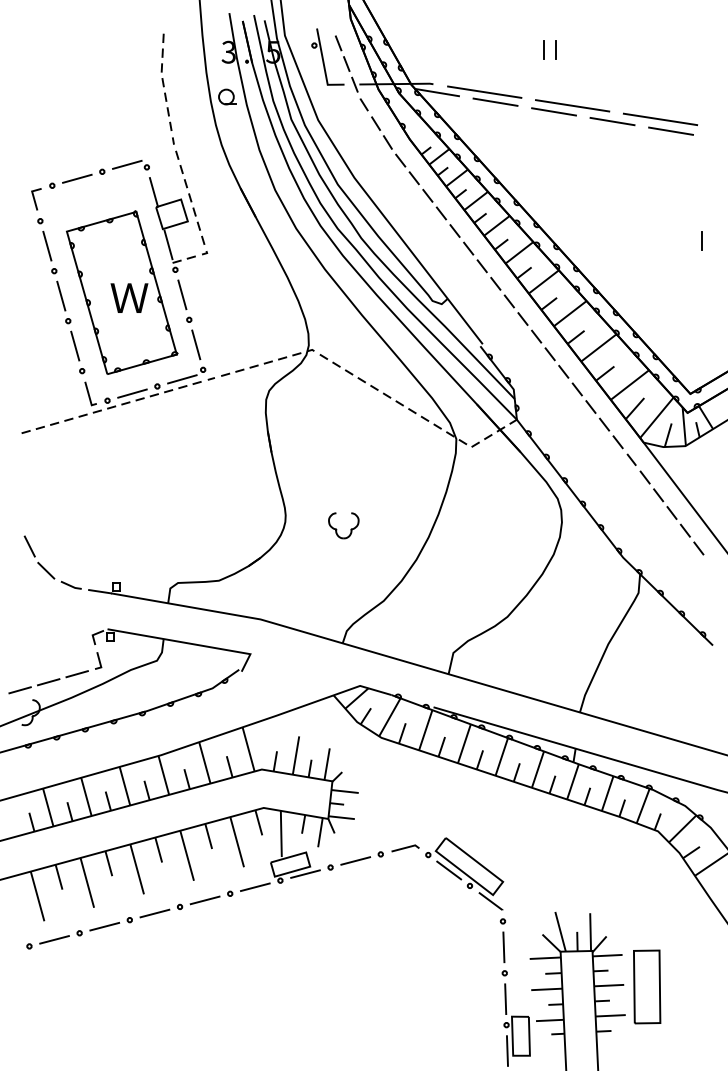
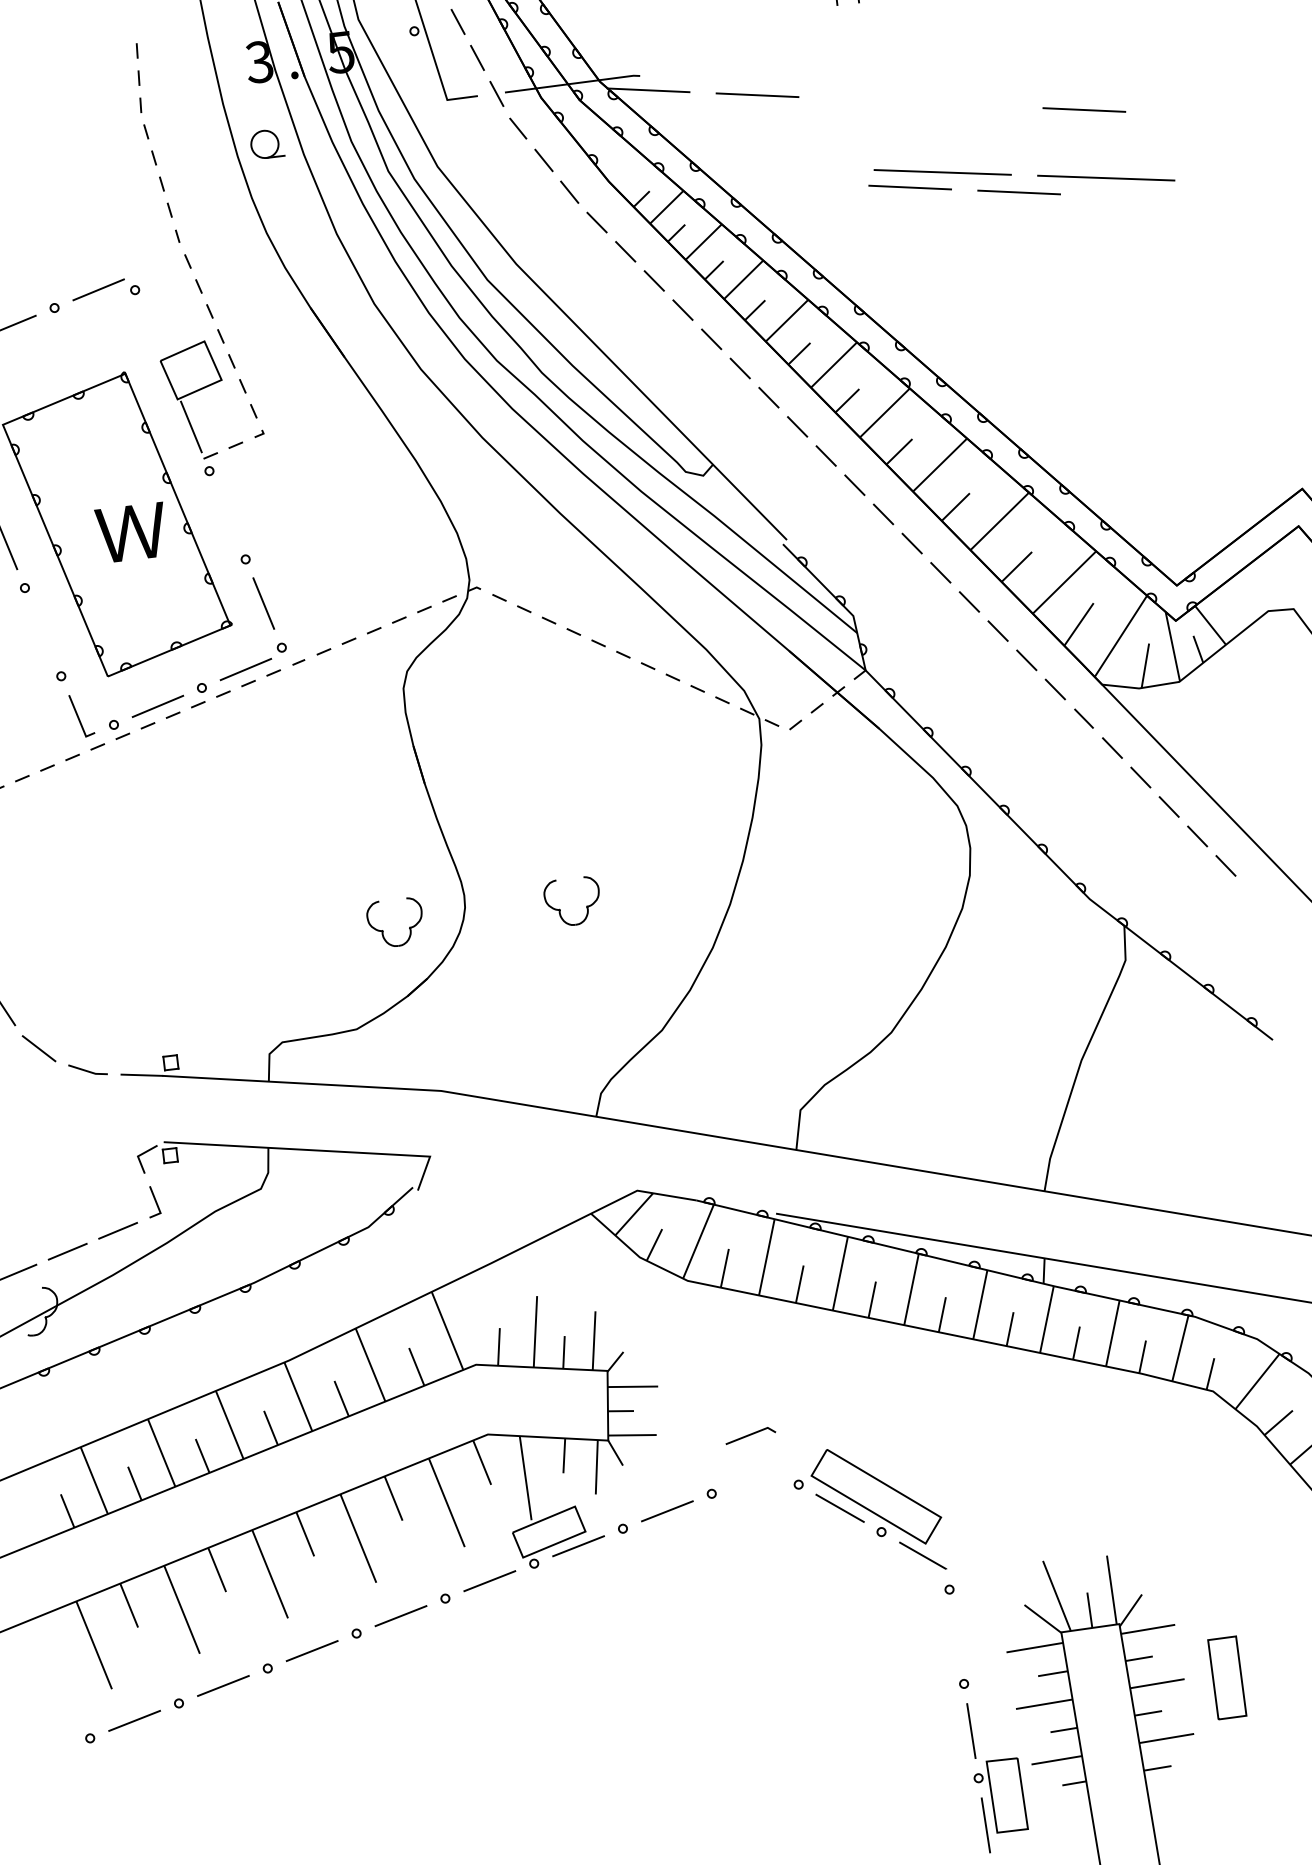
line: (484, 91) -> (735, 78), removed
part: (614, 112) -> (1020, 175), moved
line: (153, 192) -> (152, 334), removed
line: (701, 240) -> (1163, 302), removed
line: (182, 294) -> (227, 514), removed
line: (75, 345) -> (43, 630), removed
part: (240, 529) -> (384, 931), added
line: (405, 848) -> (750, 1435), moved
line: (503, 947) -> (956, 1637), removed
part: (647, 986) -> (1227, 1677), size x0.6

